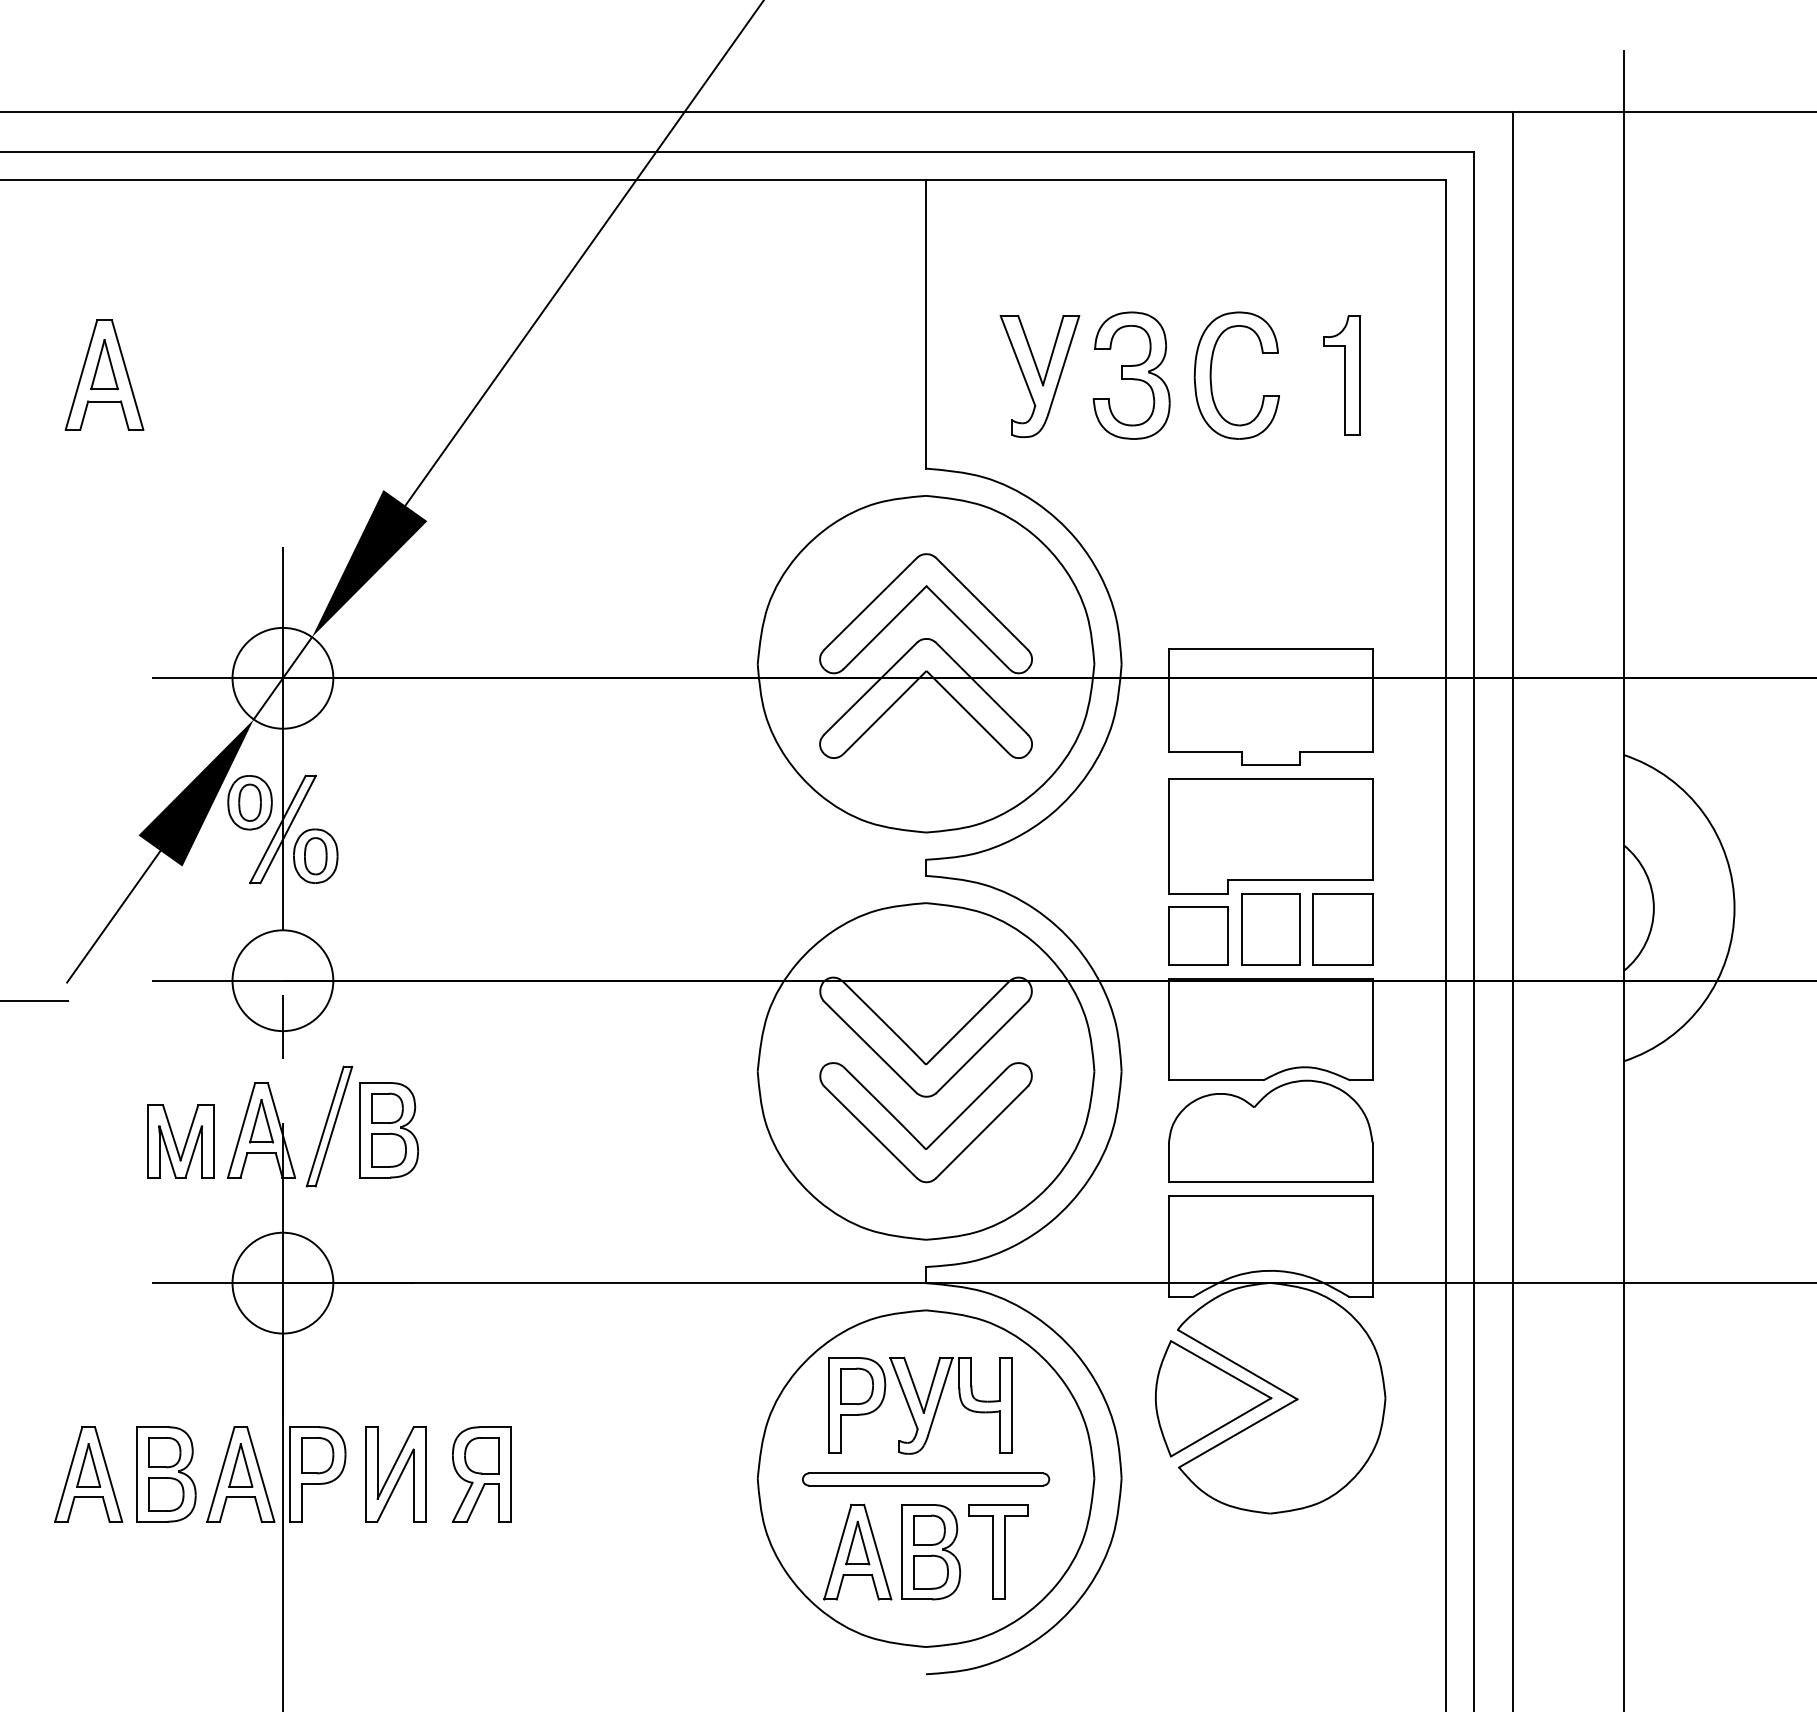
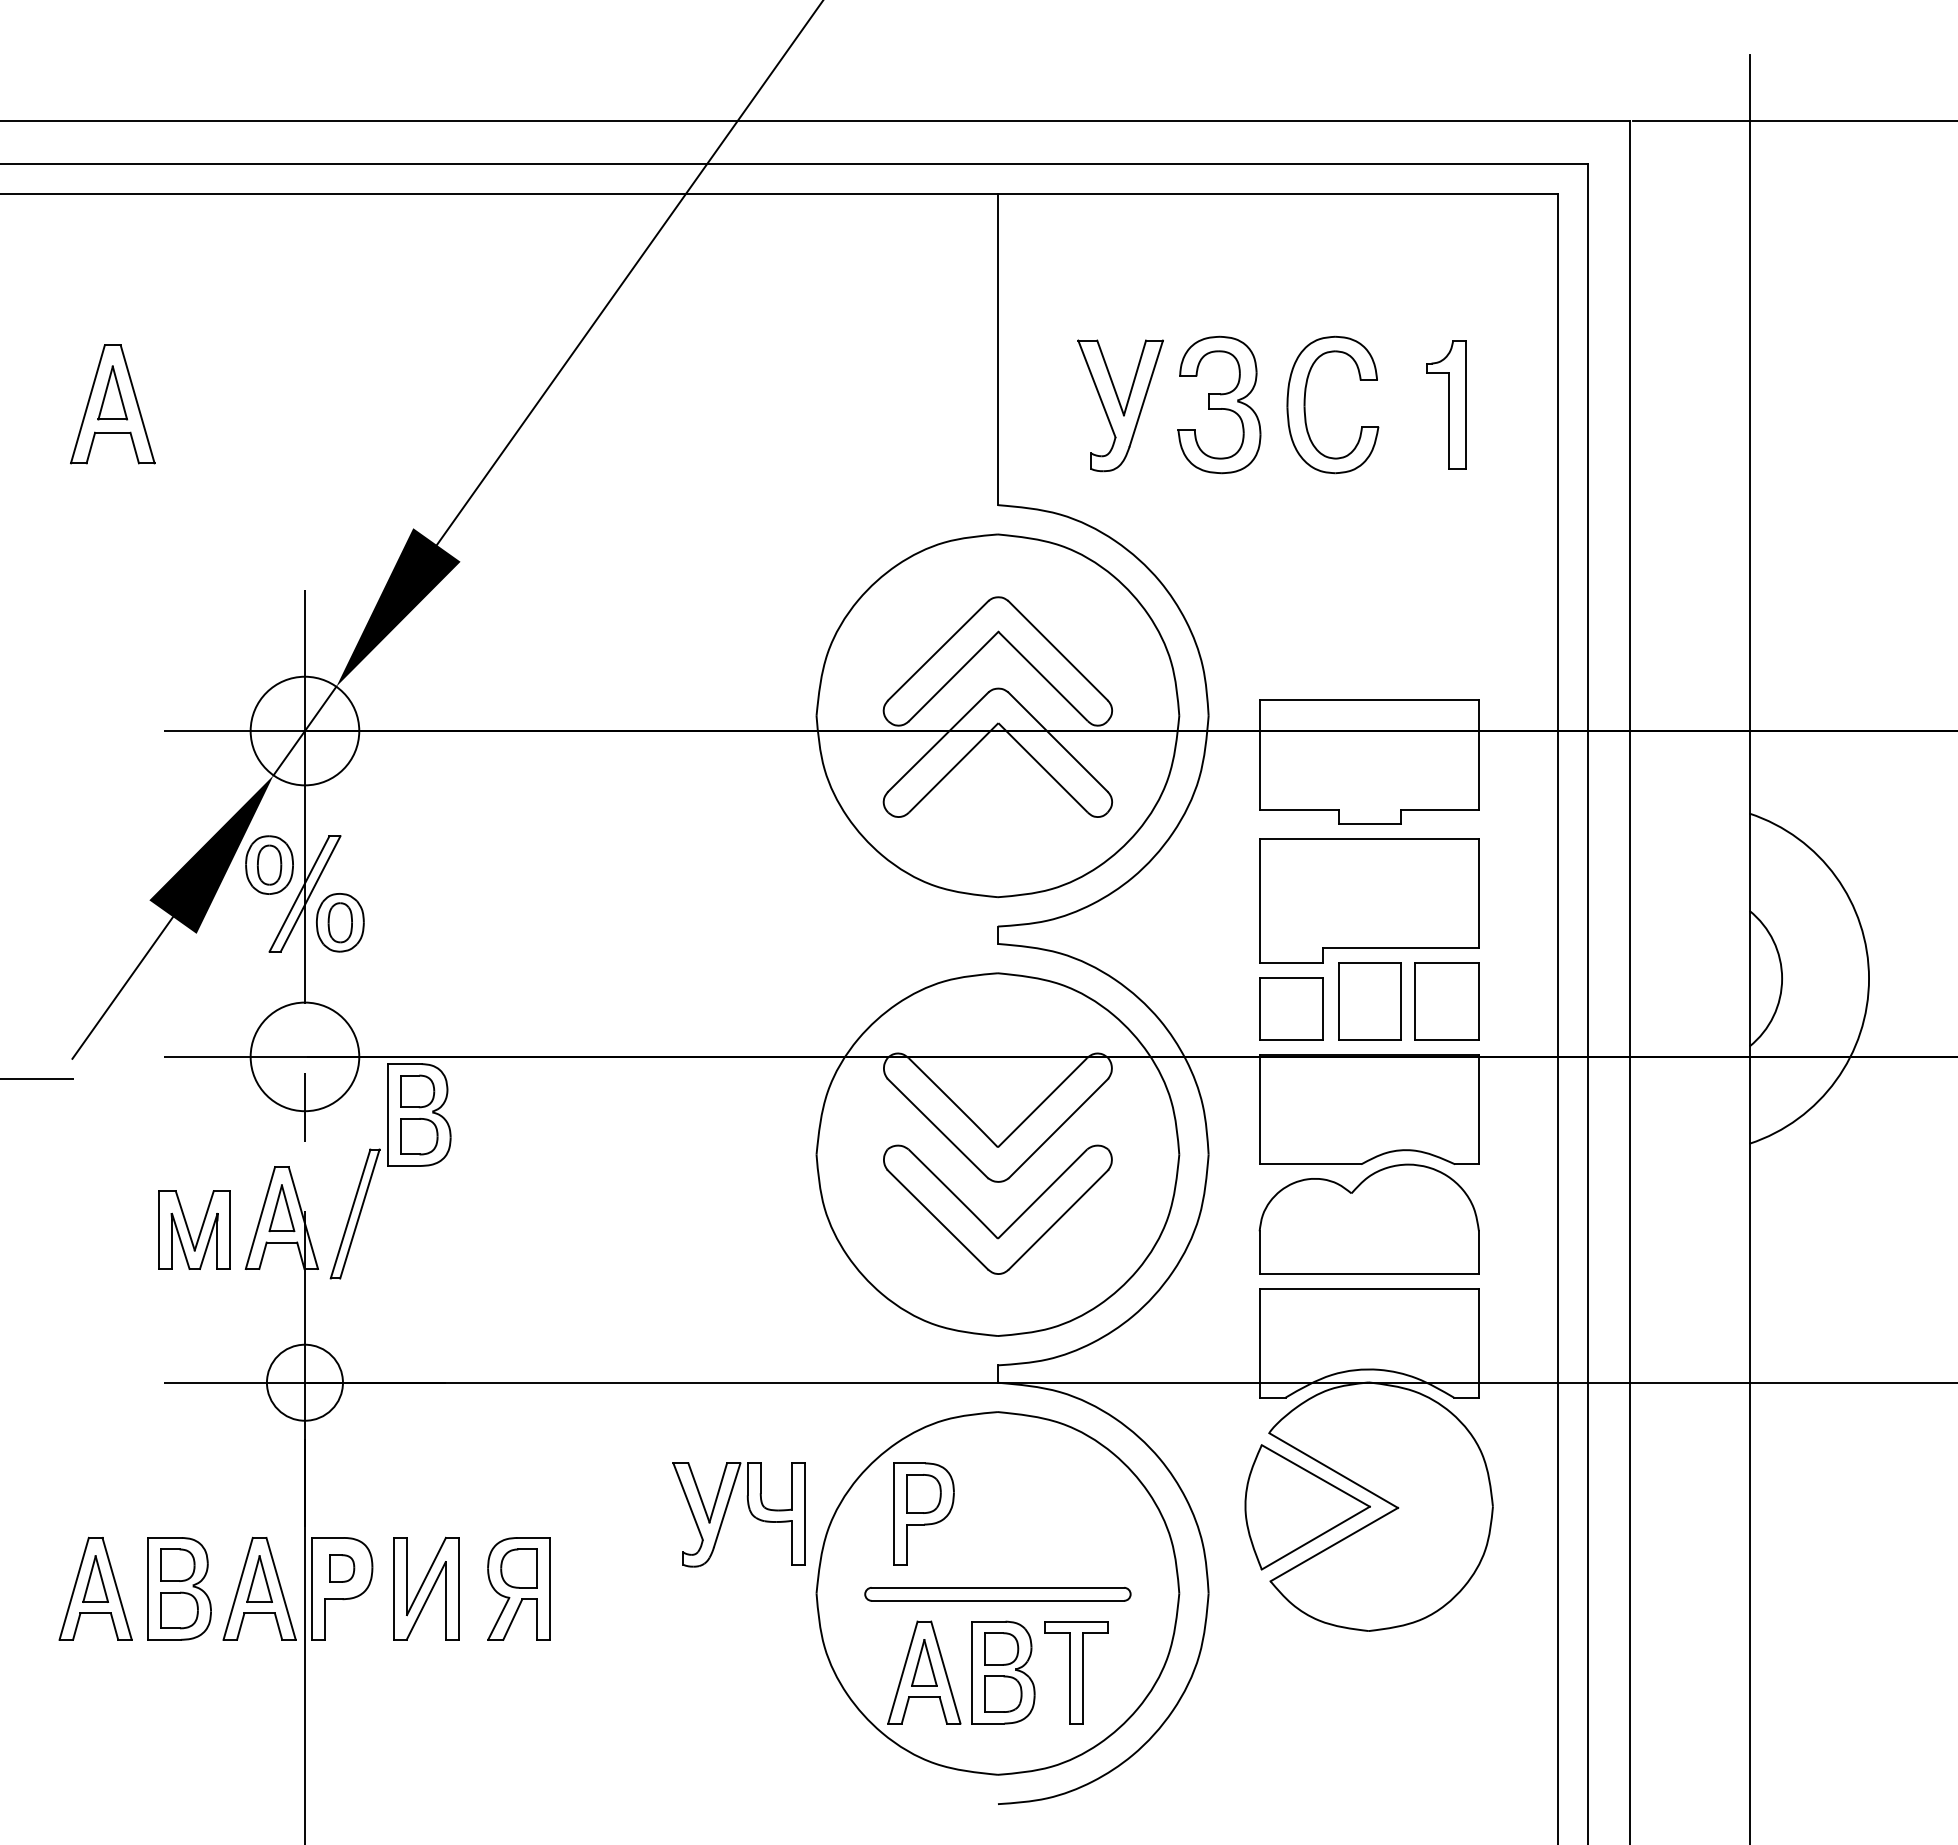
part: (389, 1129) -> (419, 1114), moved
circle: (282, 1282) -> (304, 1382), size x0.7
part: (960, 1400) -> (748, 1509), moved
part: (317, 1455) -> (342, 1568), size x0.7

